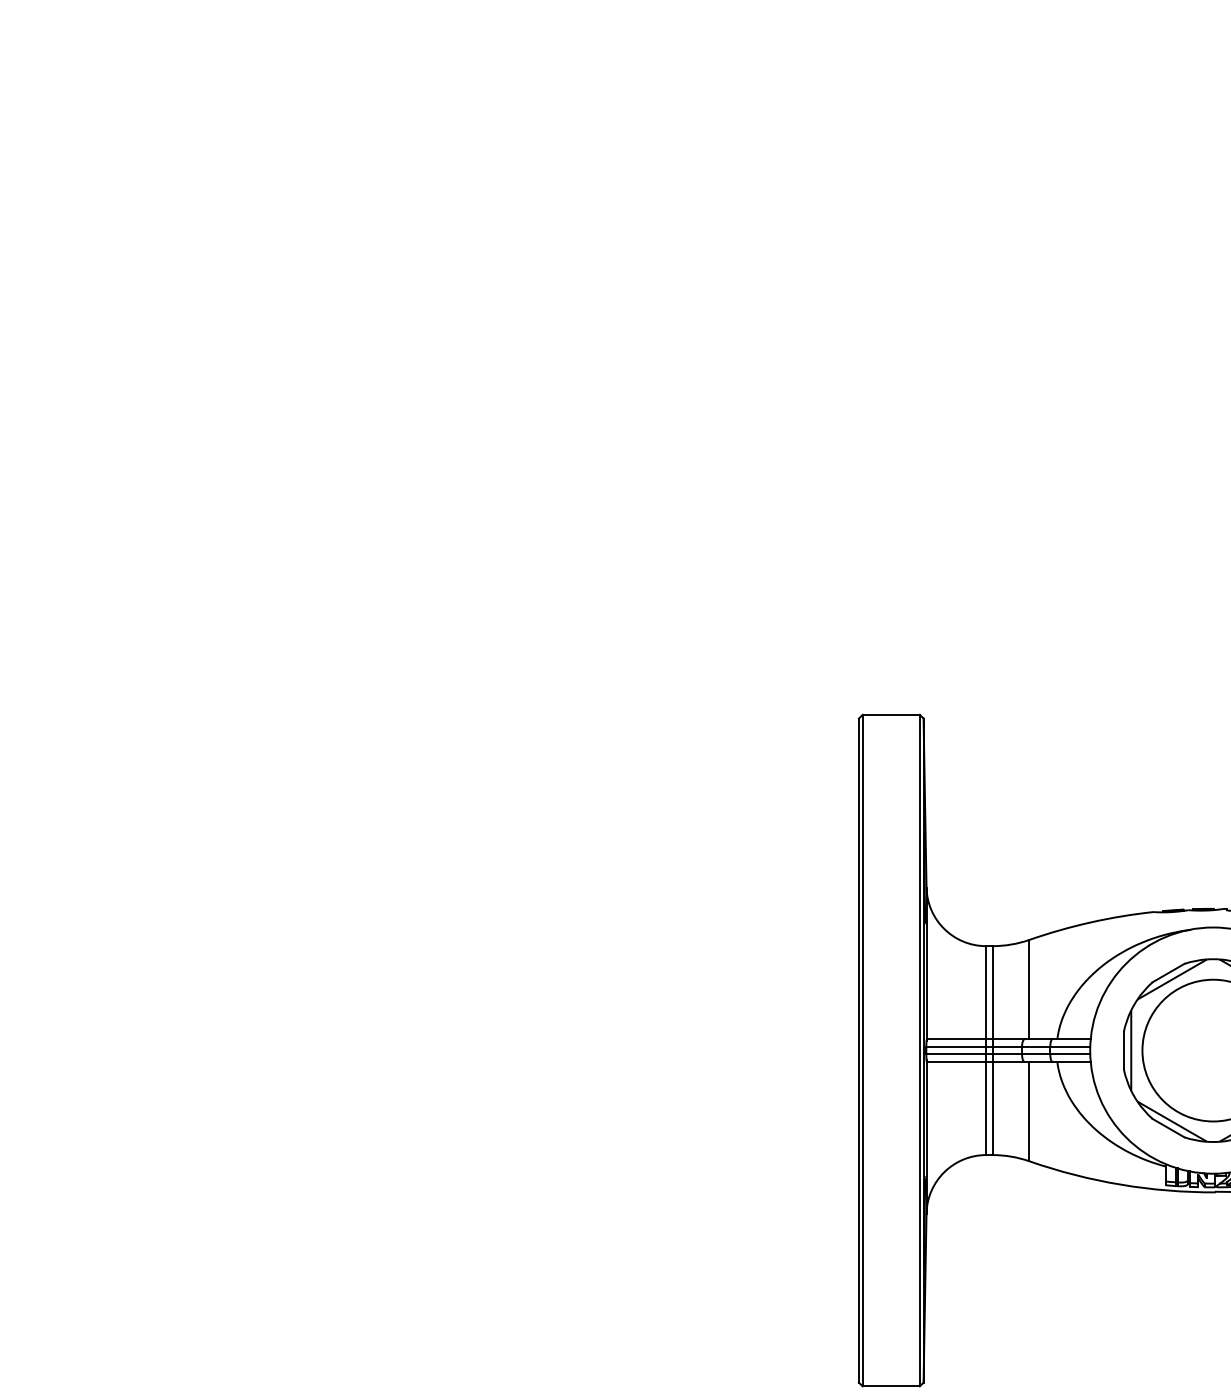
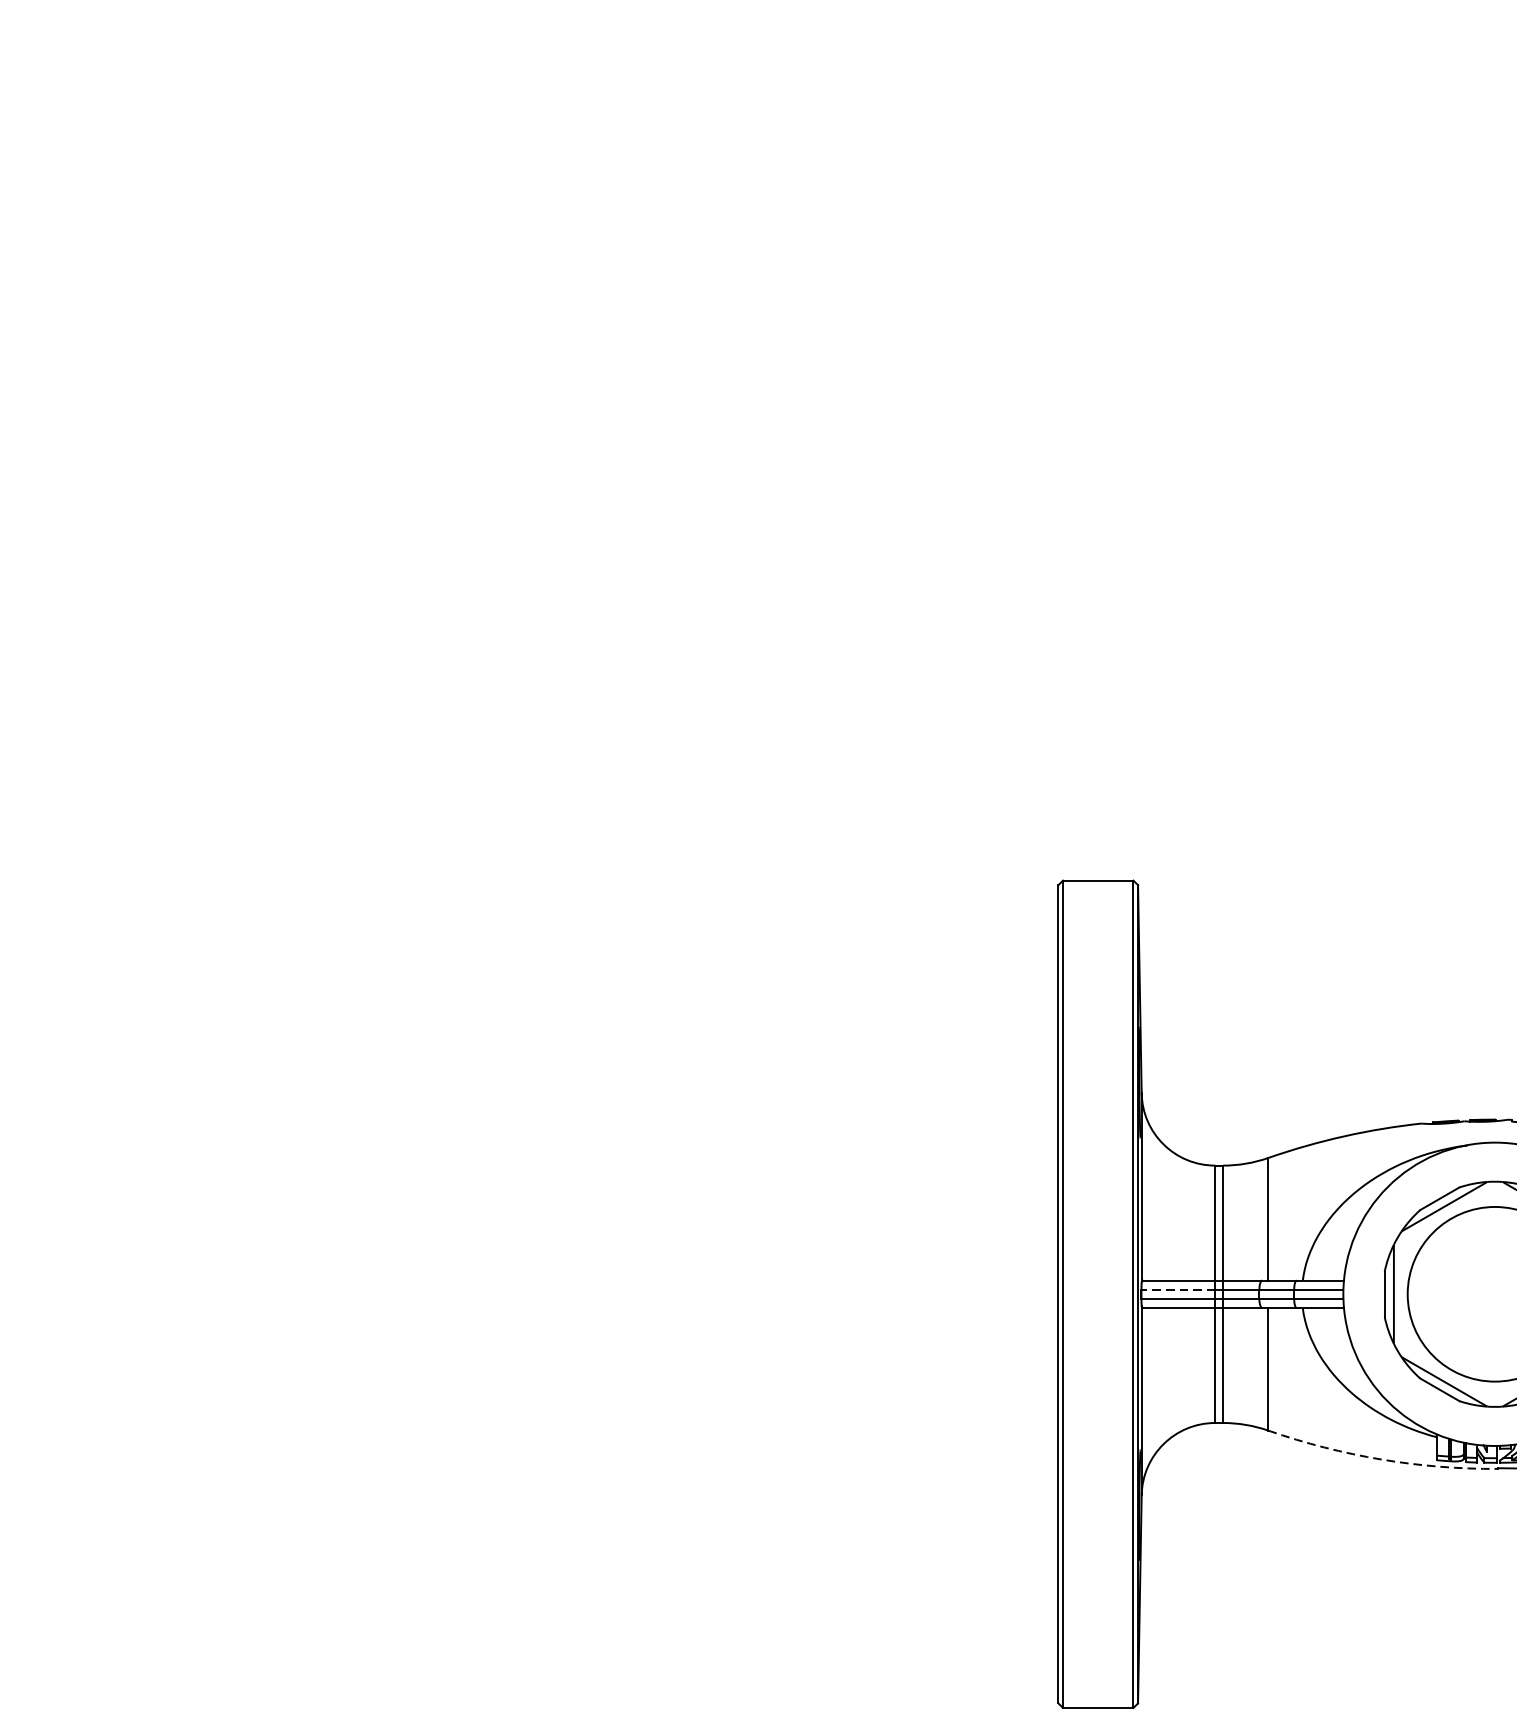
line: (956, 1046) -> (1178, 1289), solid -> dashed
arc: (1121, 1184) -> (1381, 1459), solid -> dashed

